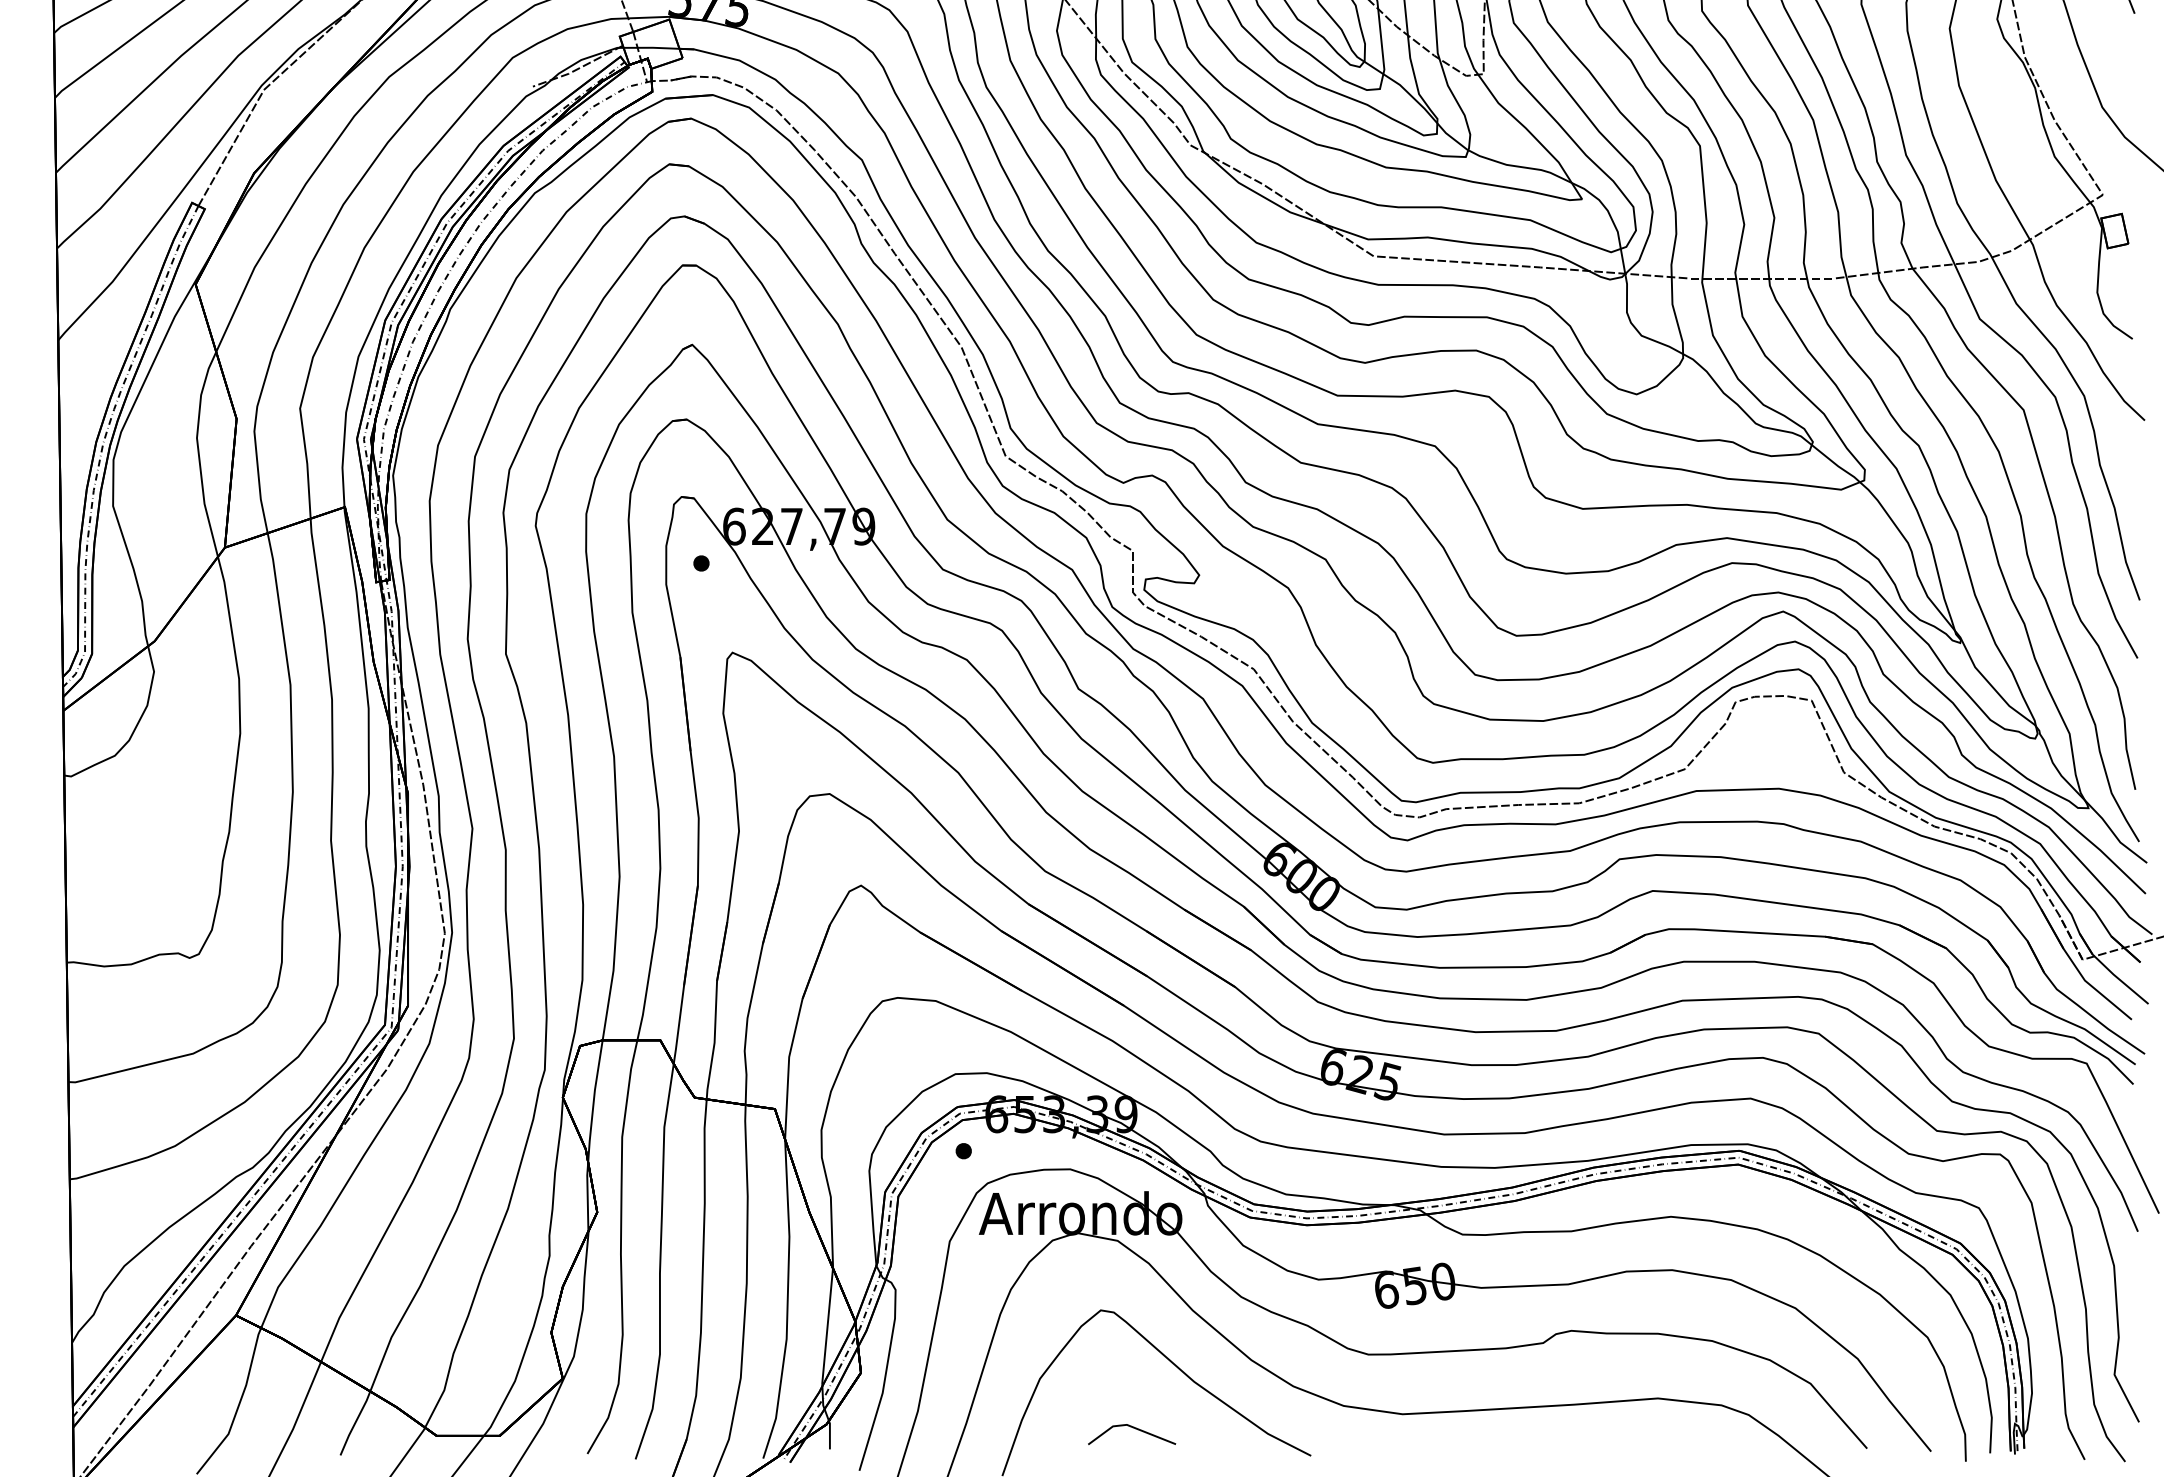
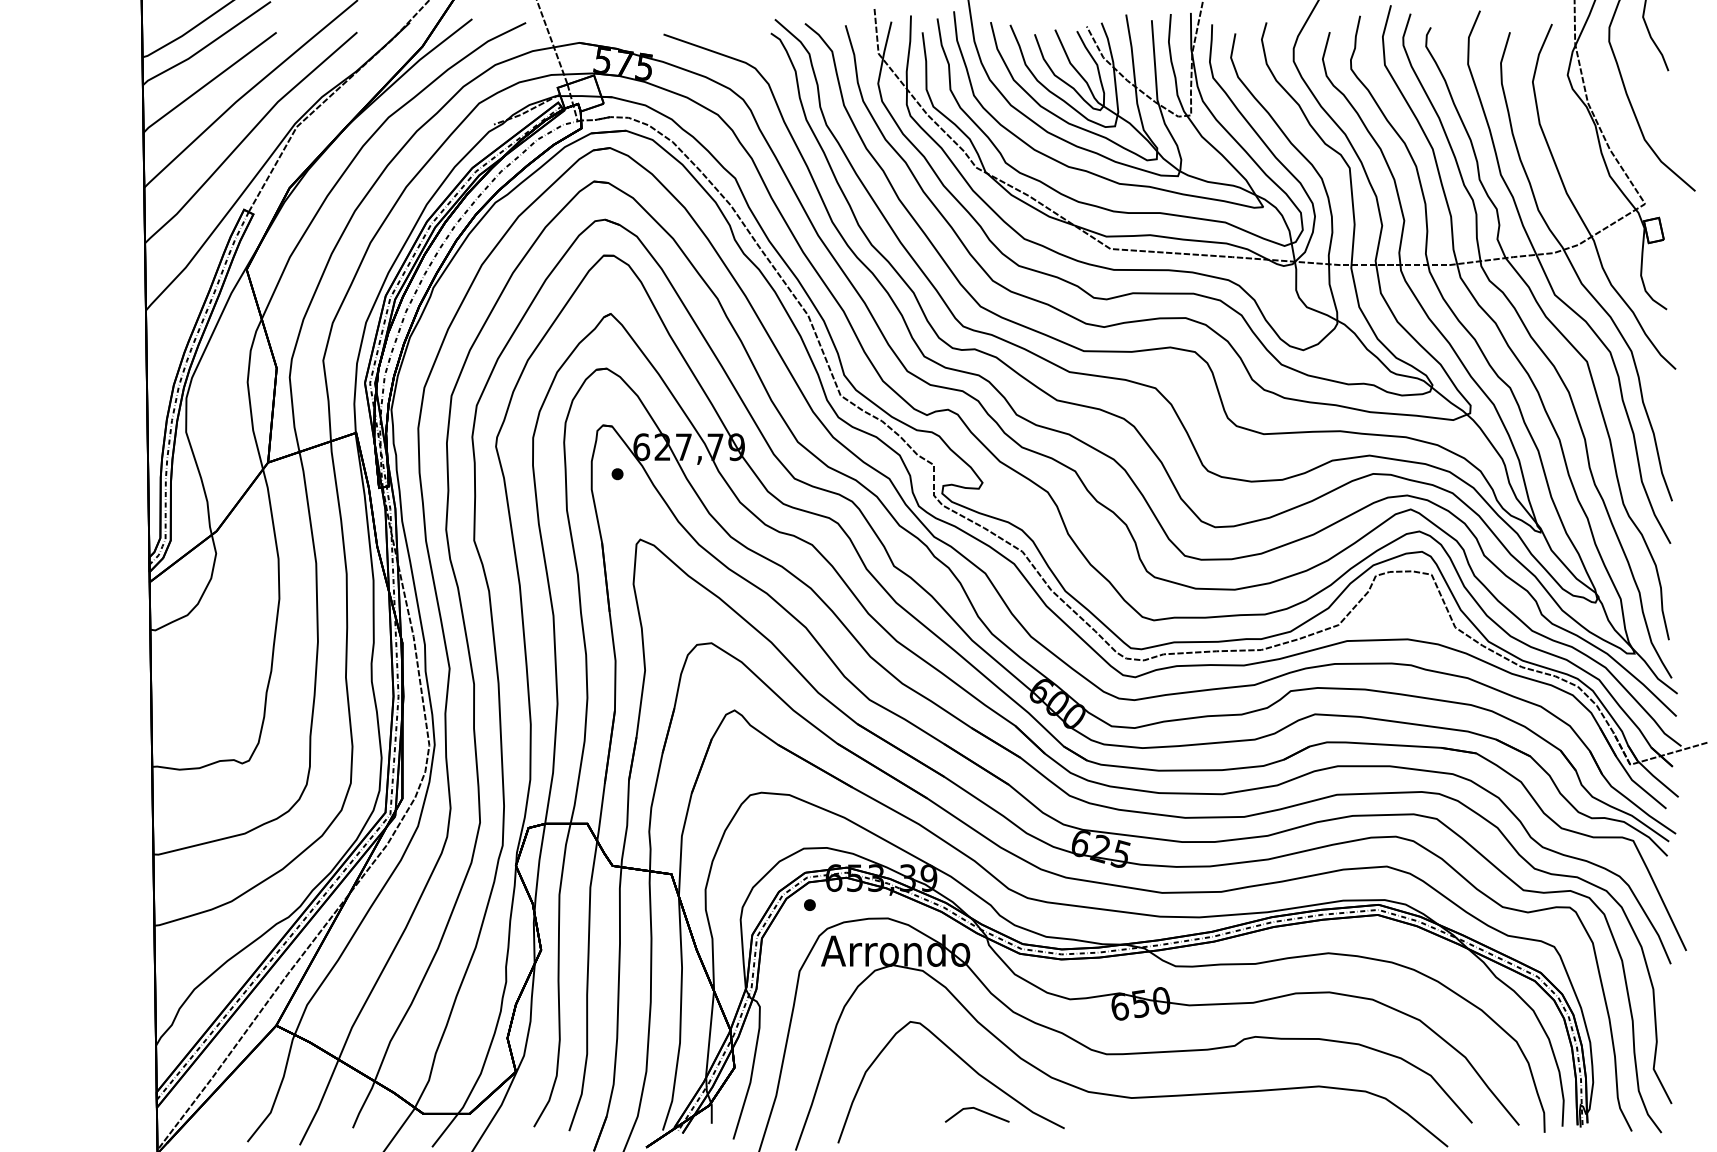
line: (1132, 1428) -> (977, 1110), moved

